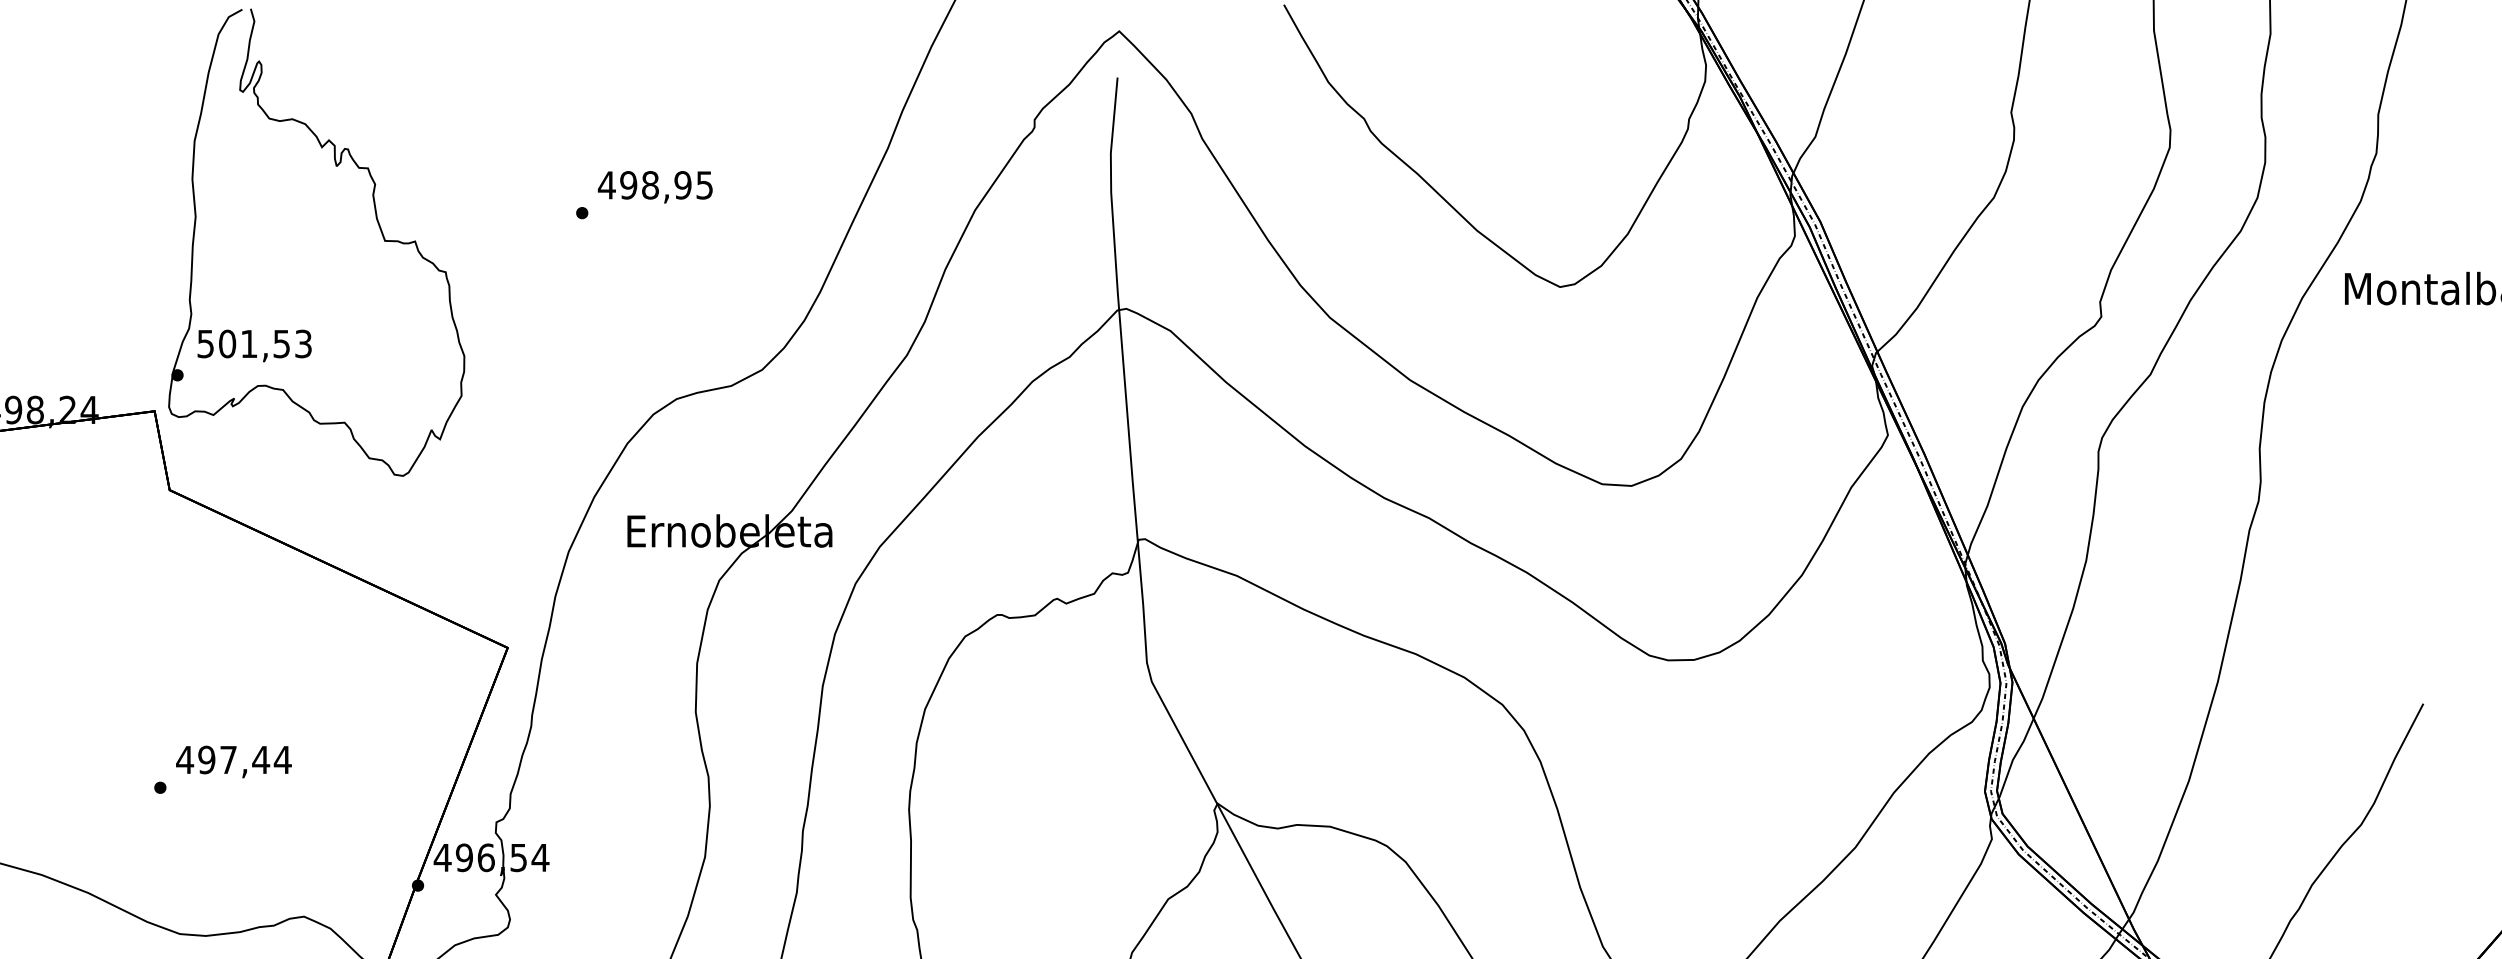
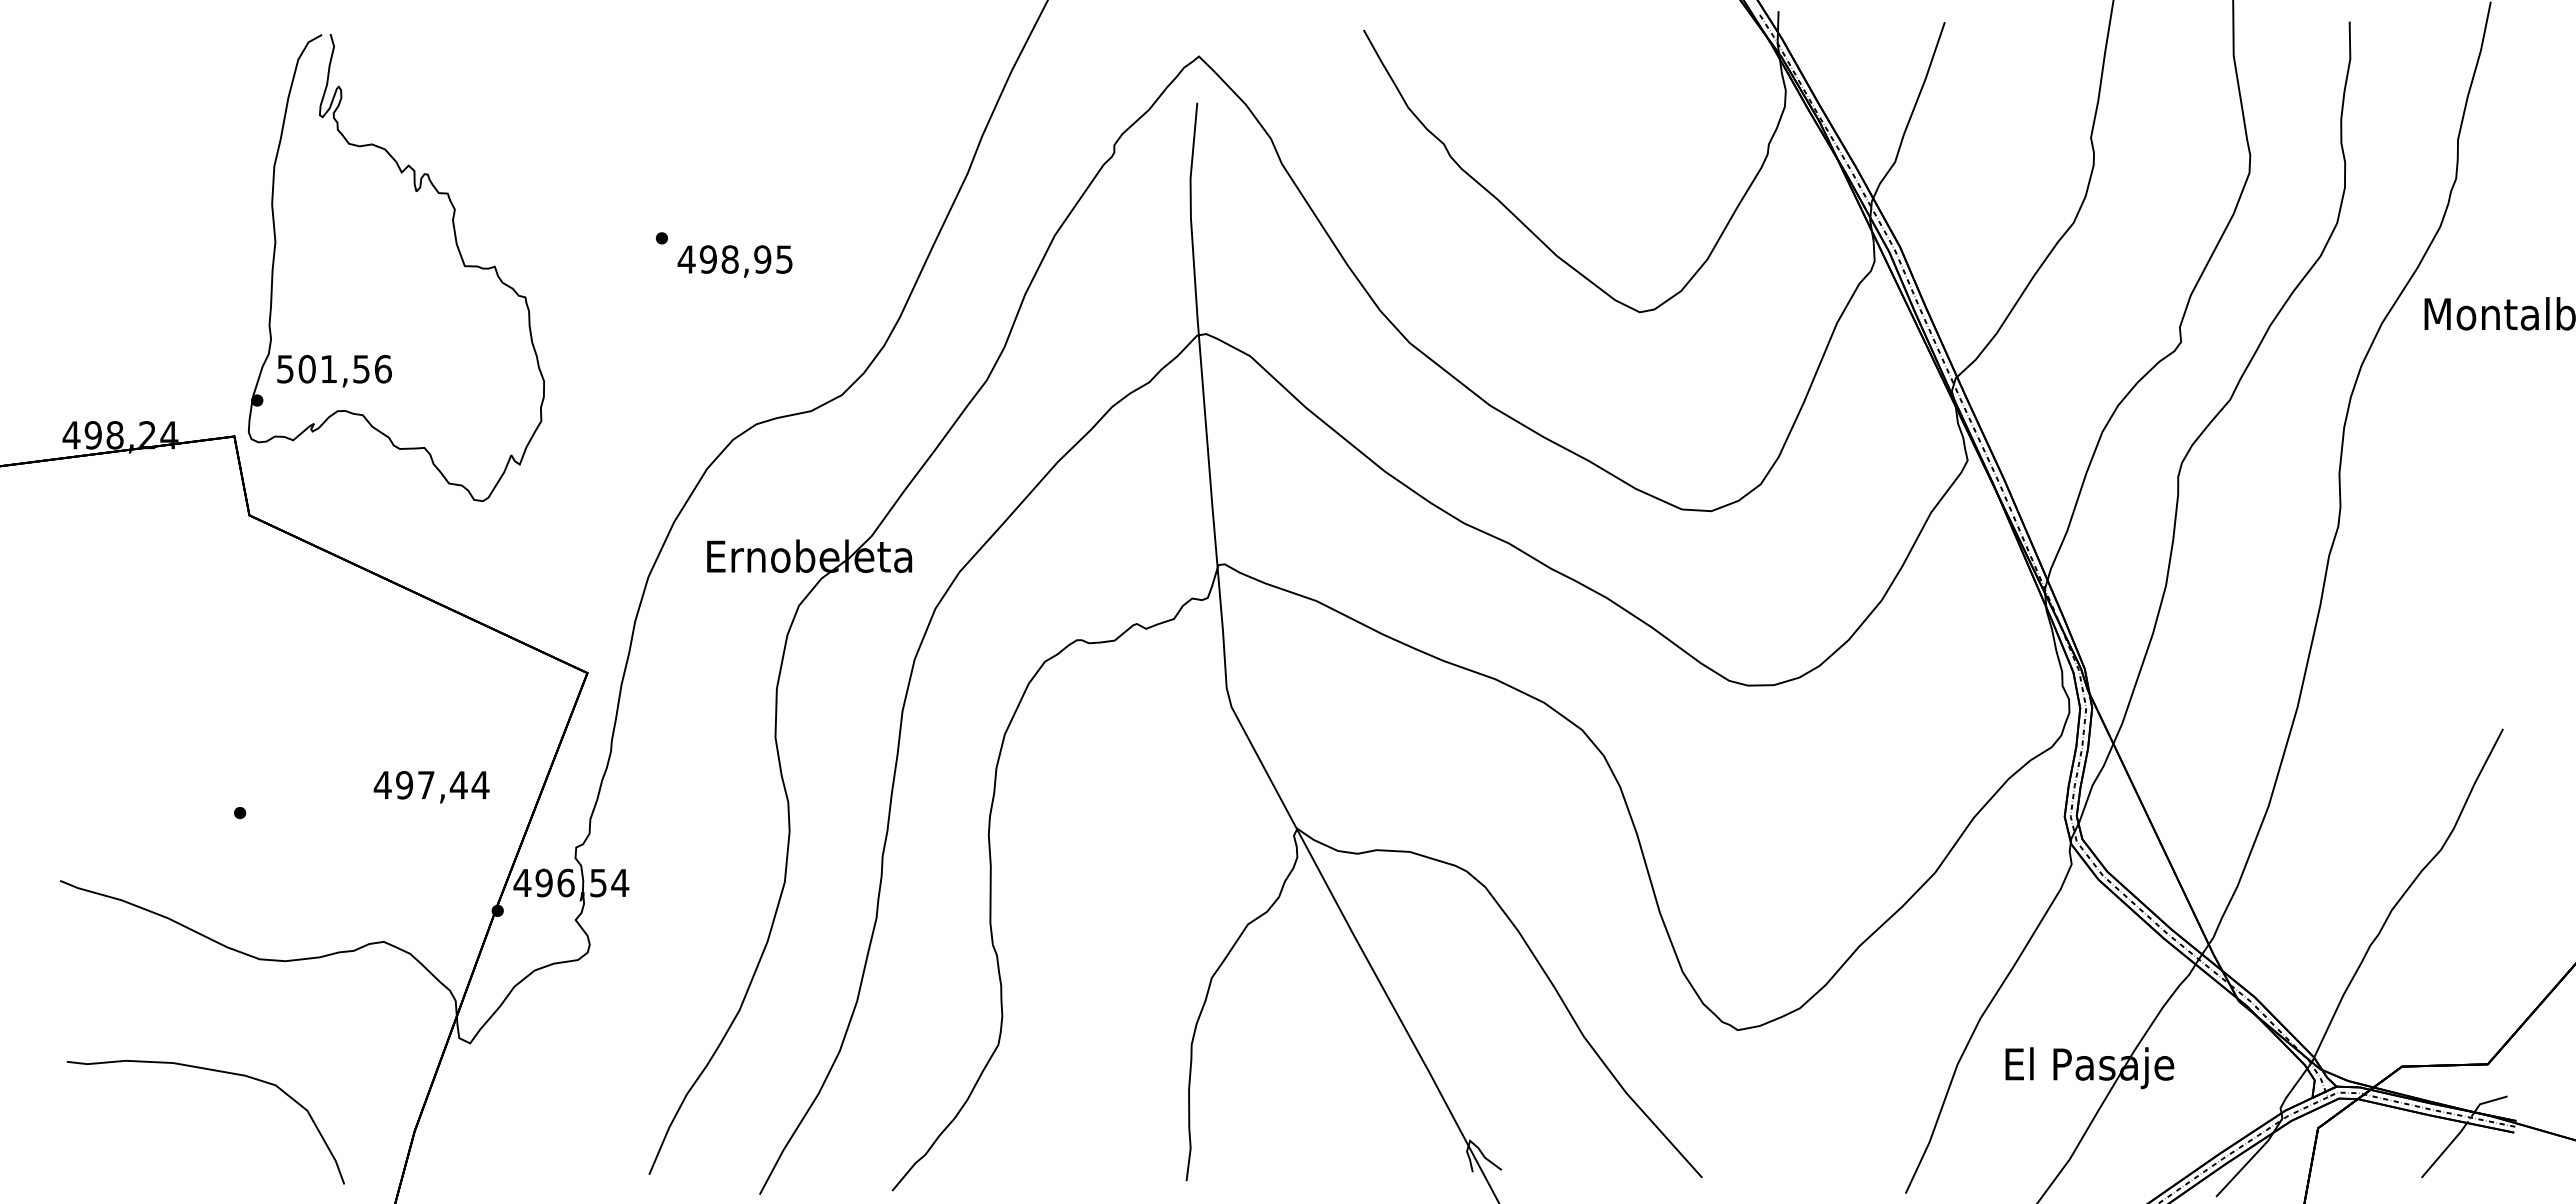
text: (654, 187) -> (734, 261), moved
text: (303, 344) -> (383, 369), 501,53 -> 501,56
text: (233, 762) -> (431, 787), moved

